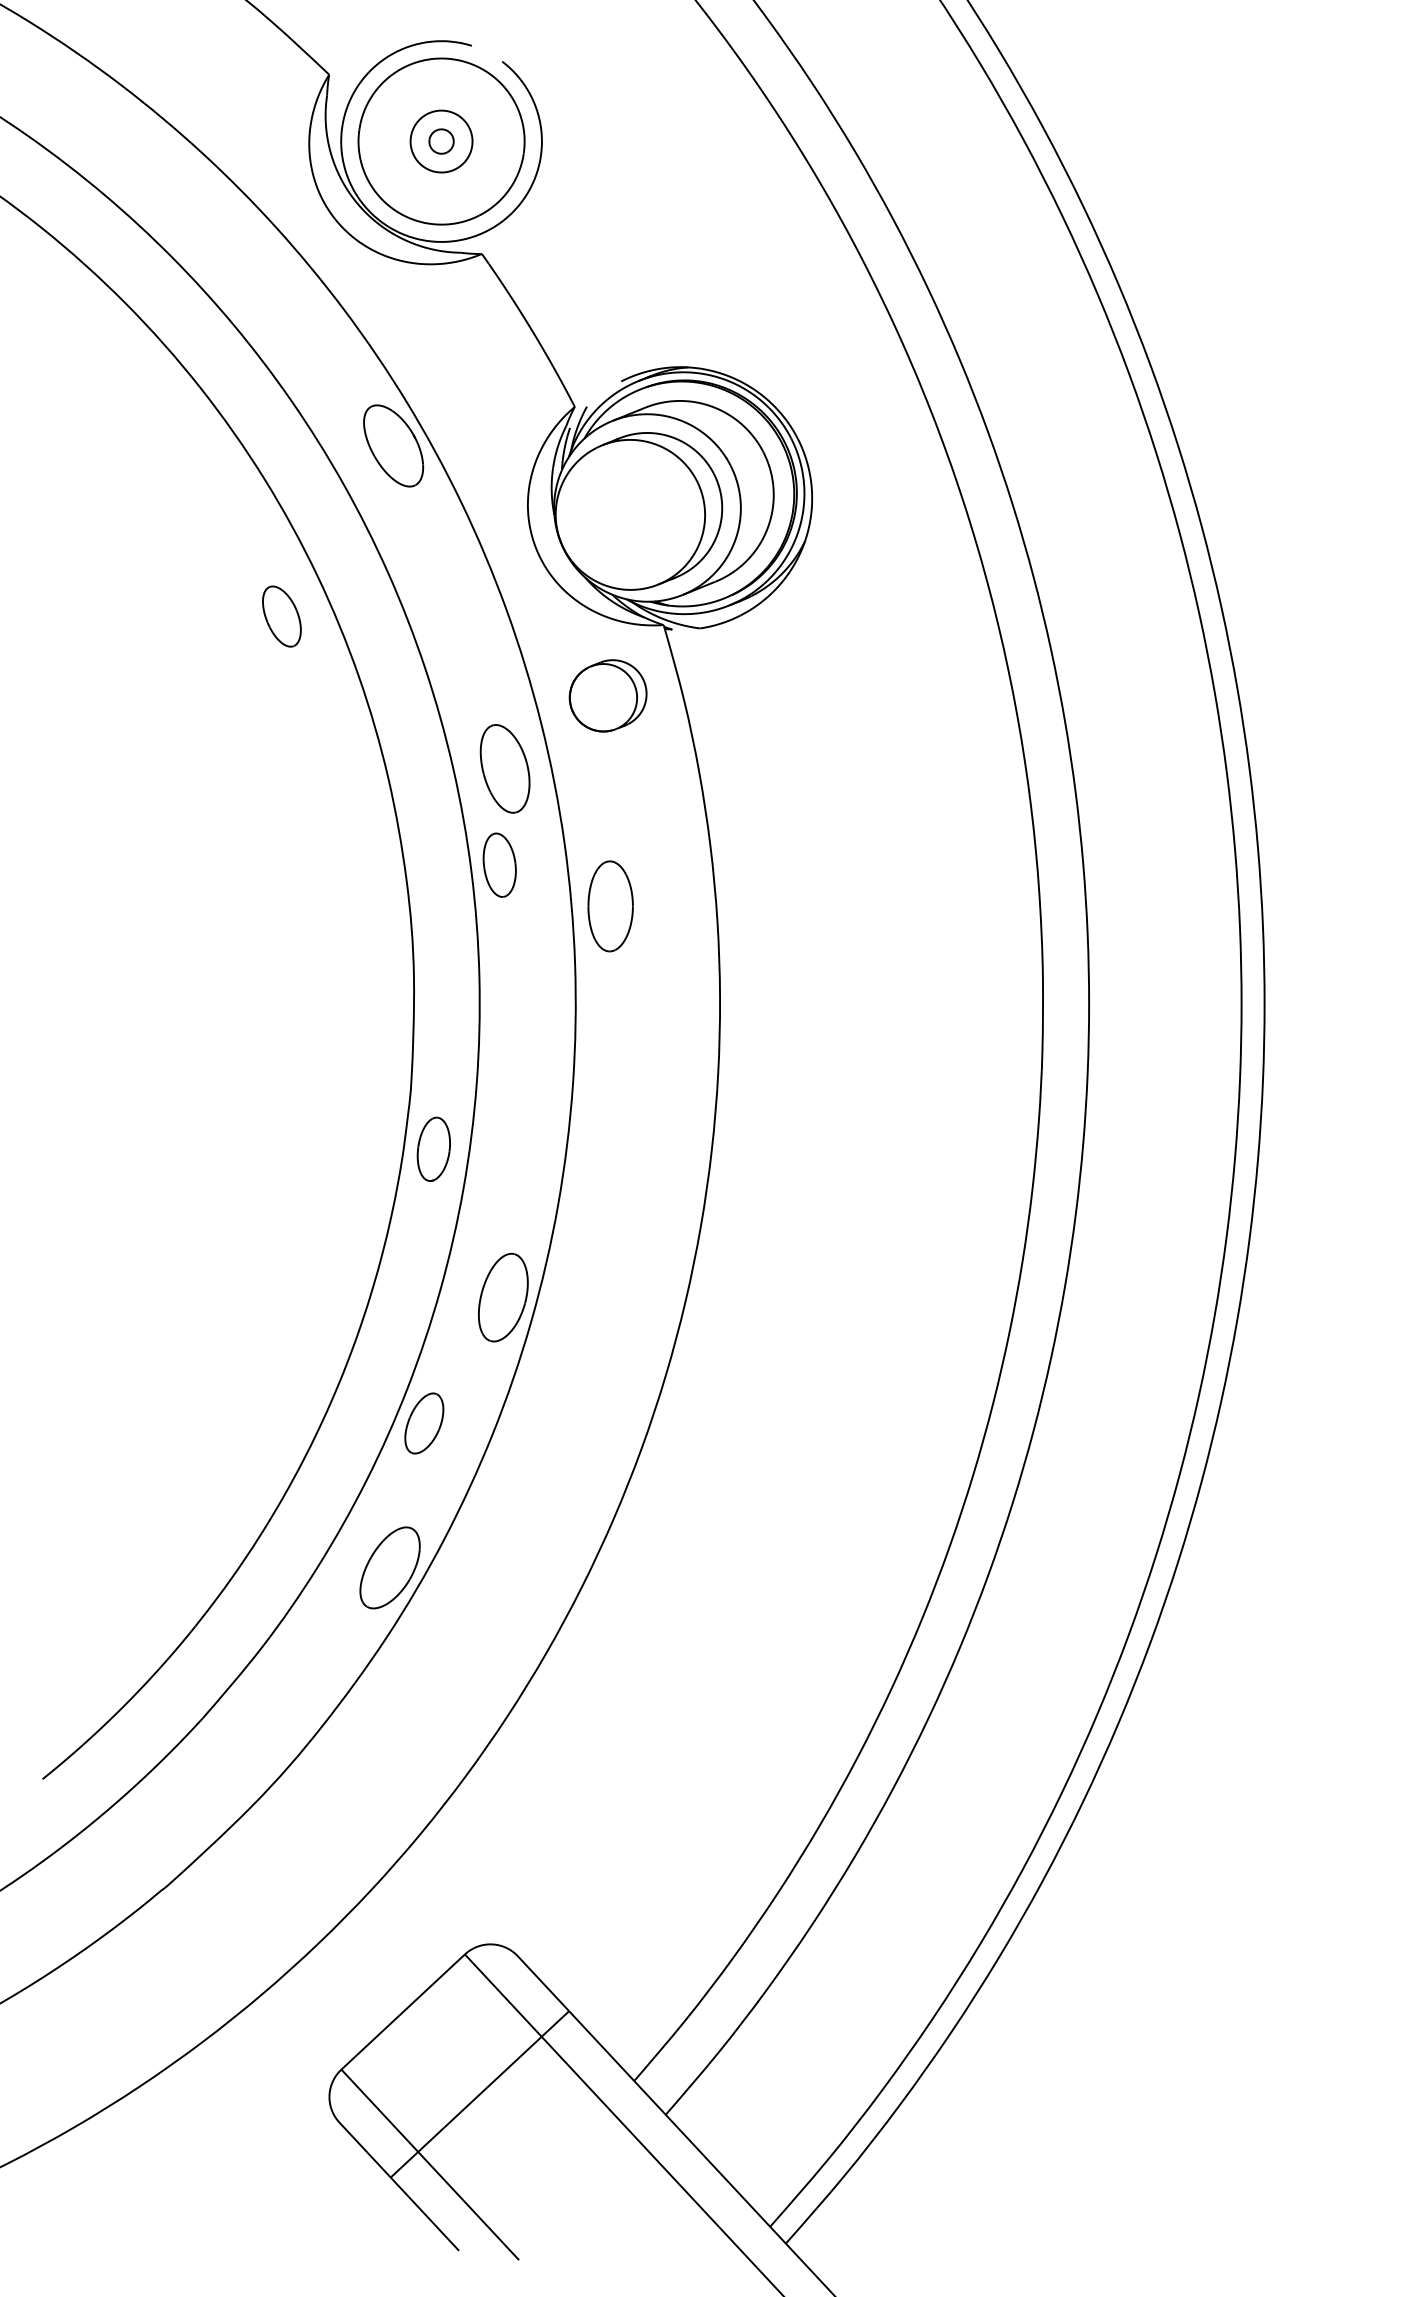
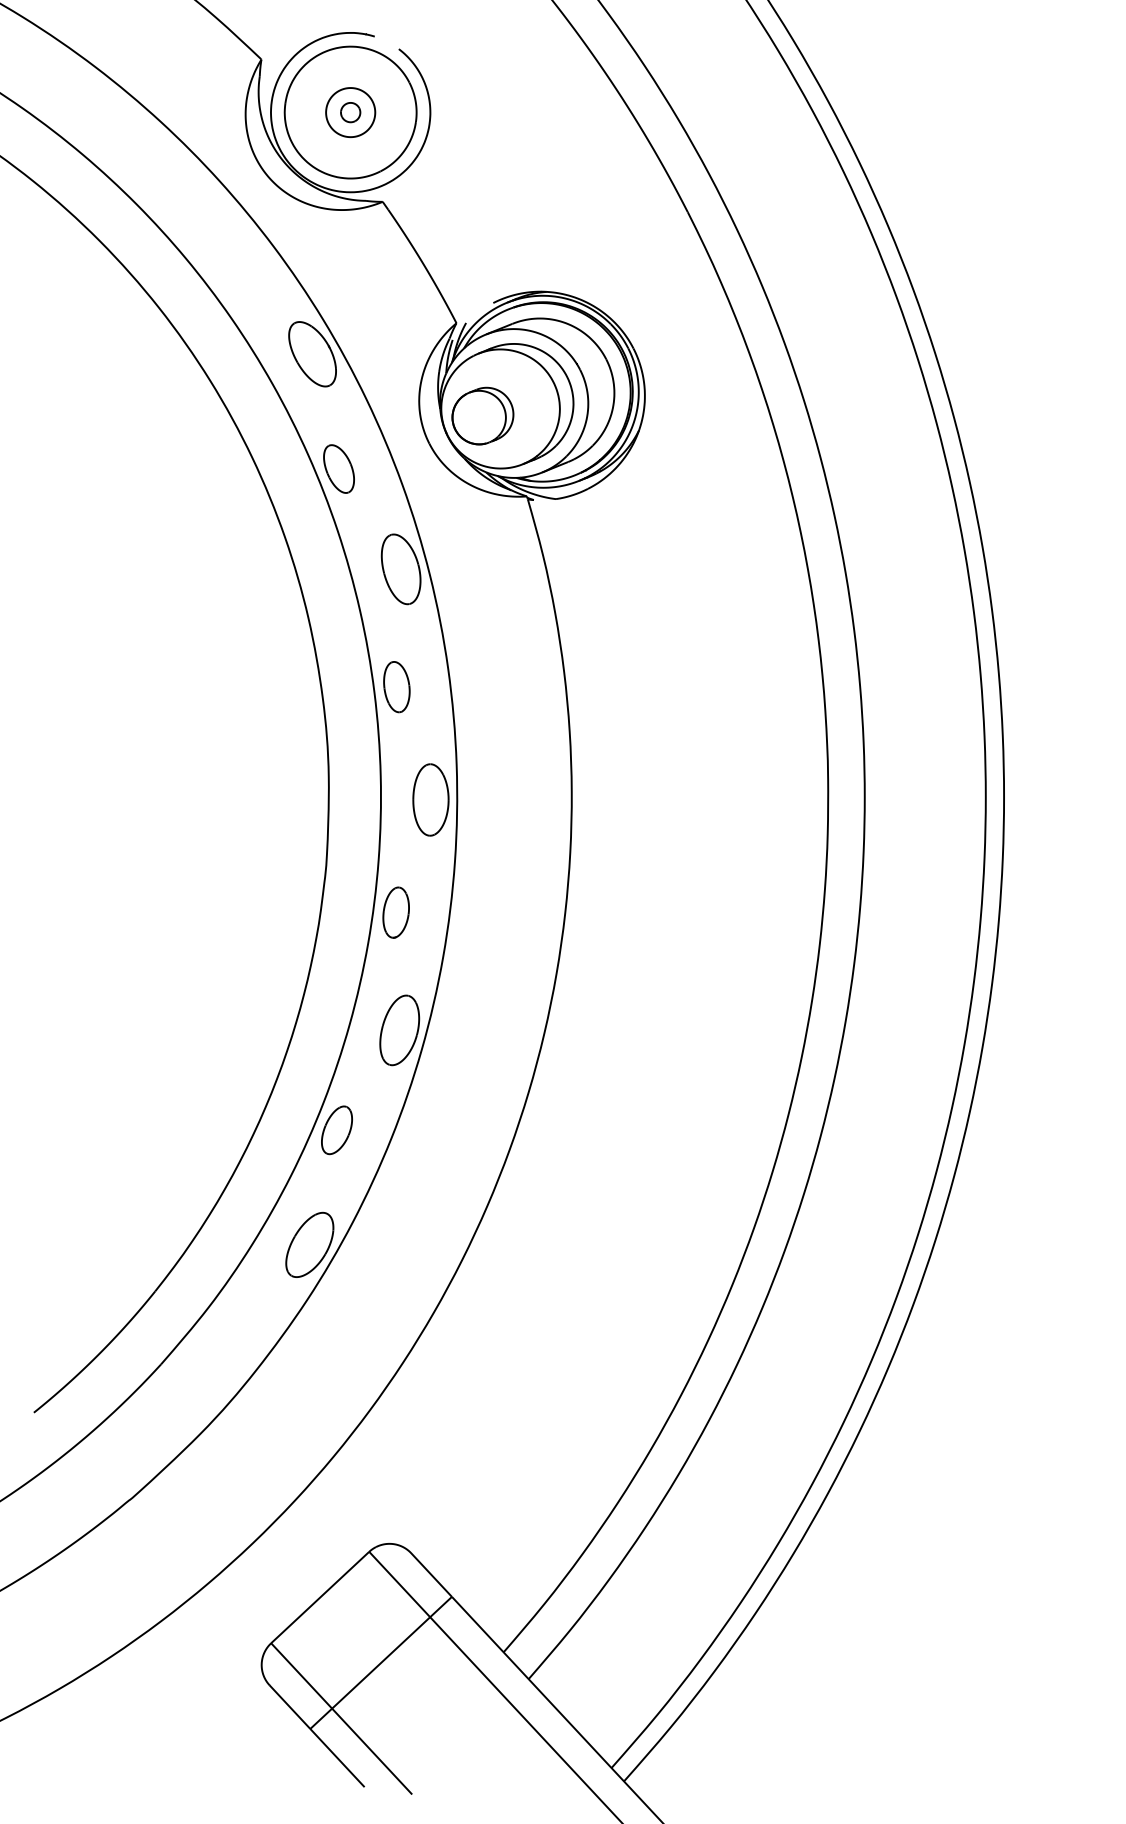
part: (281, 616) -> (338, 469), moved
part: (607, 695) -> (482, 415), moved
part: (504, 768) -> (400, 569), moved
part: (610, 906) -> (430, 800), moved
part: (433, 1148) -> (395, 912), moved

